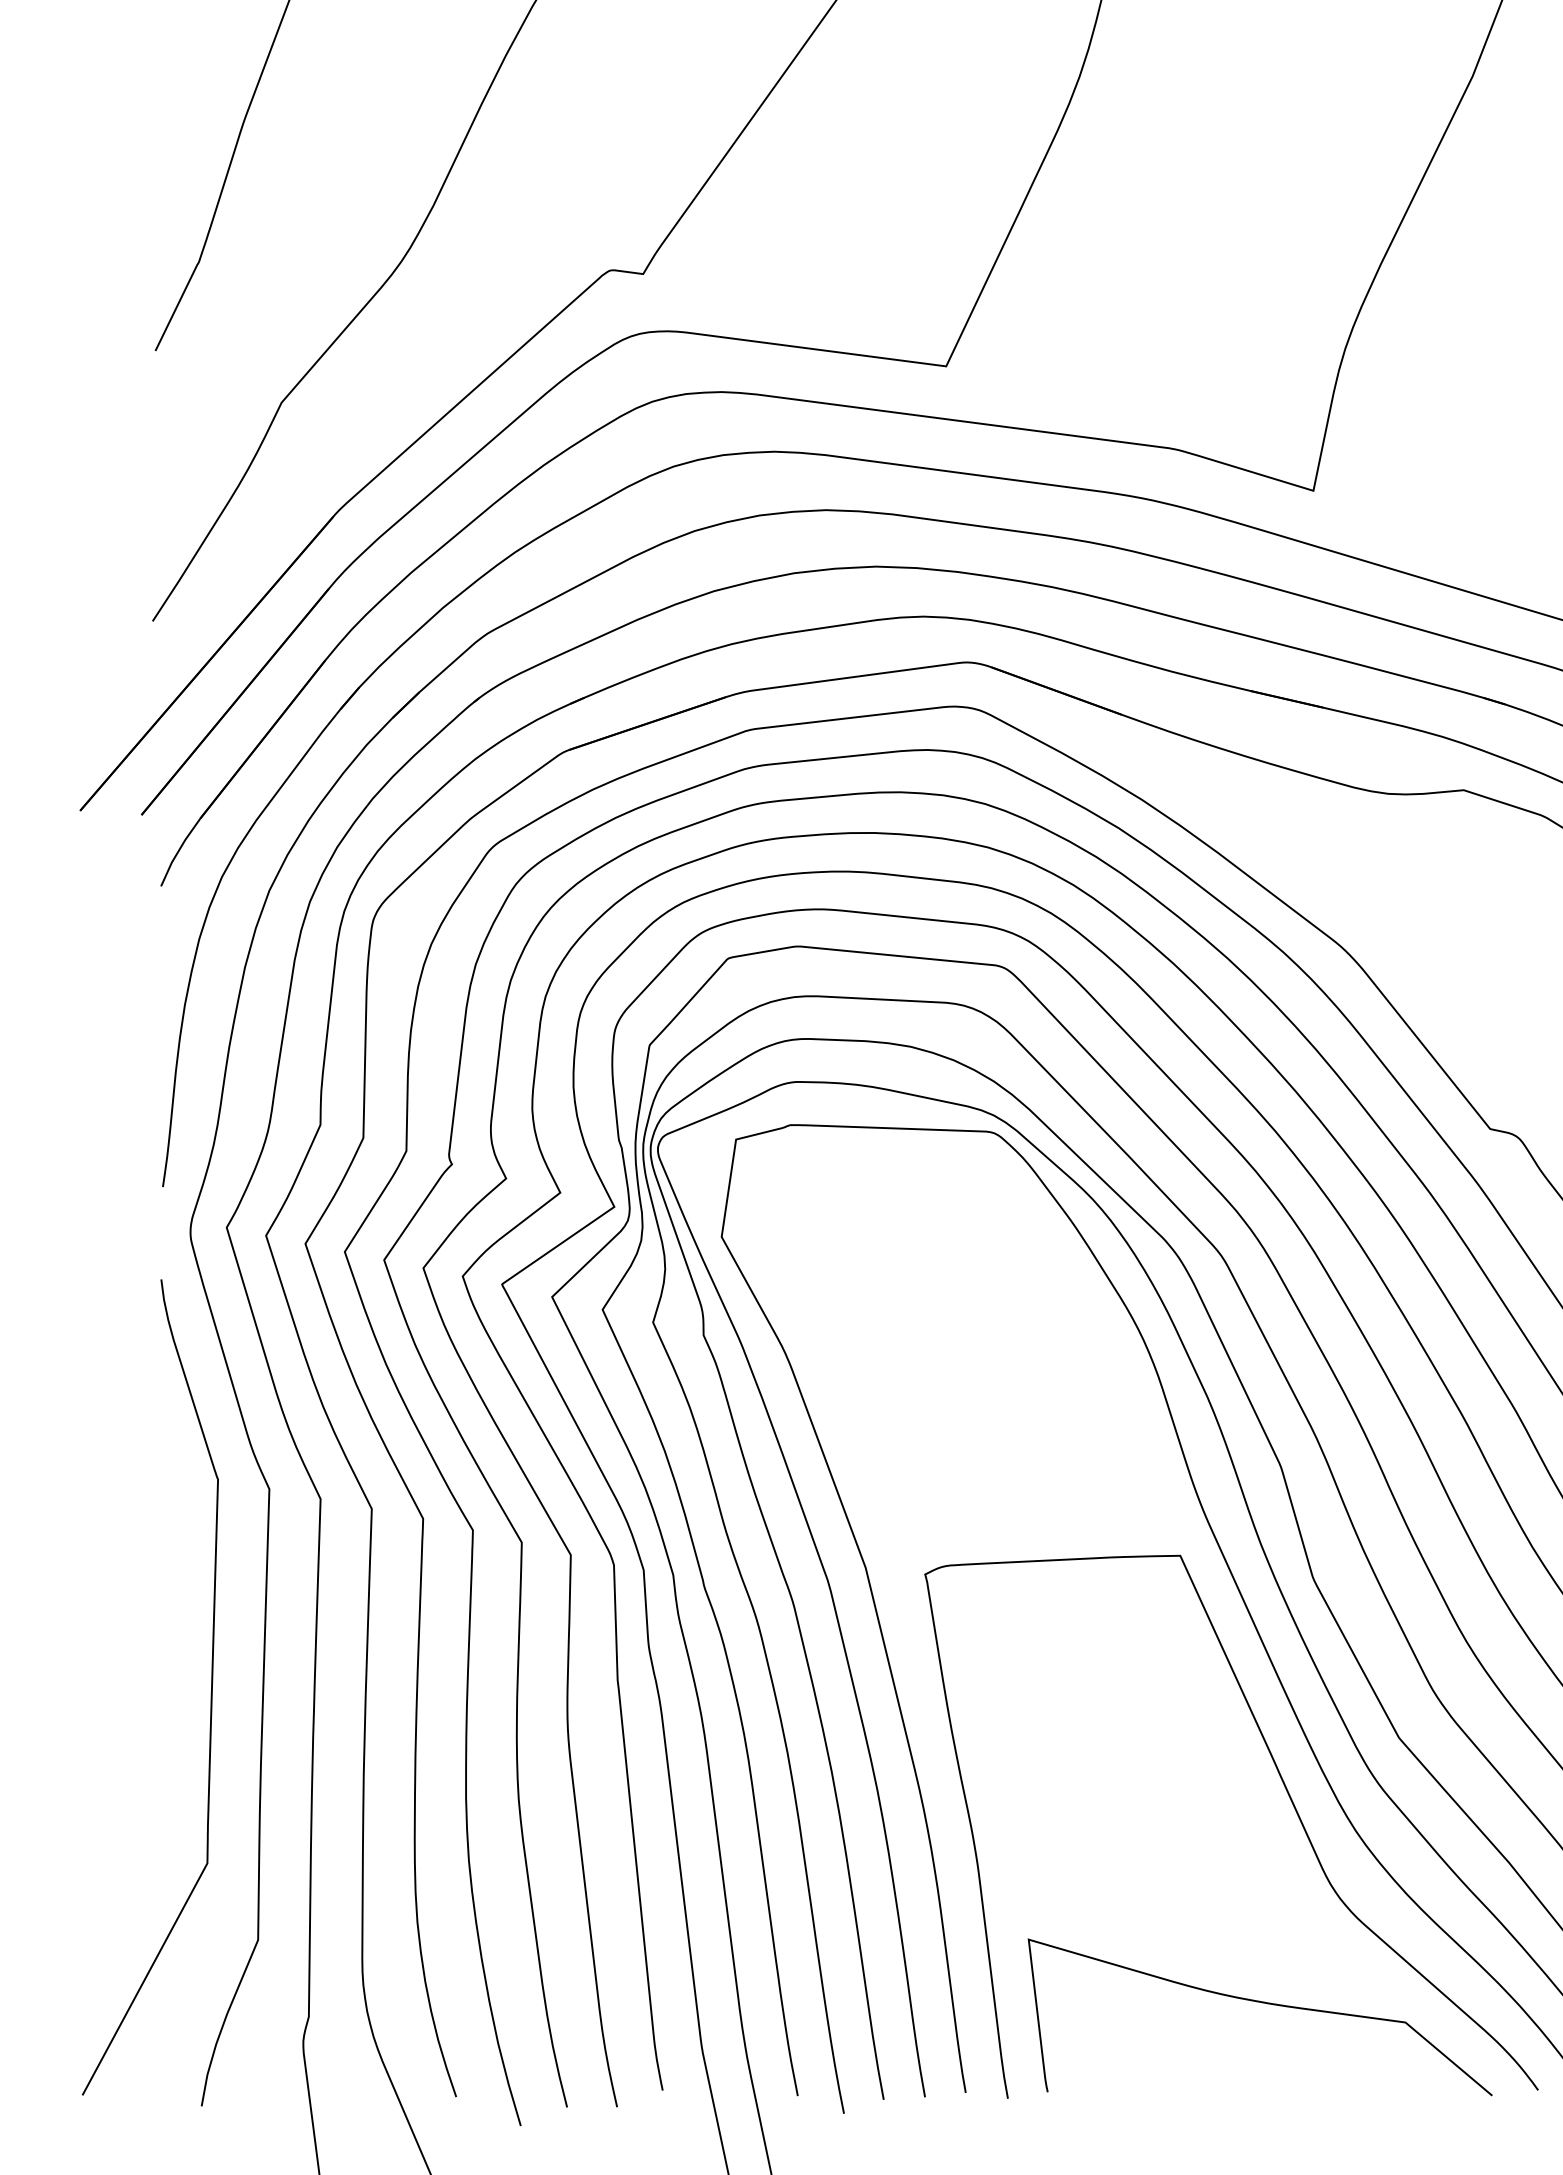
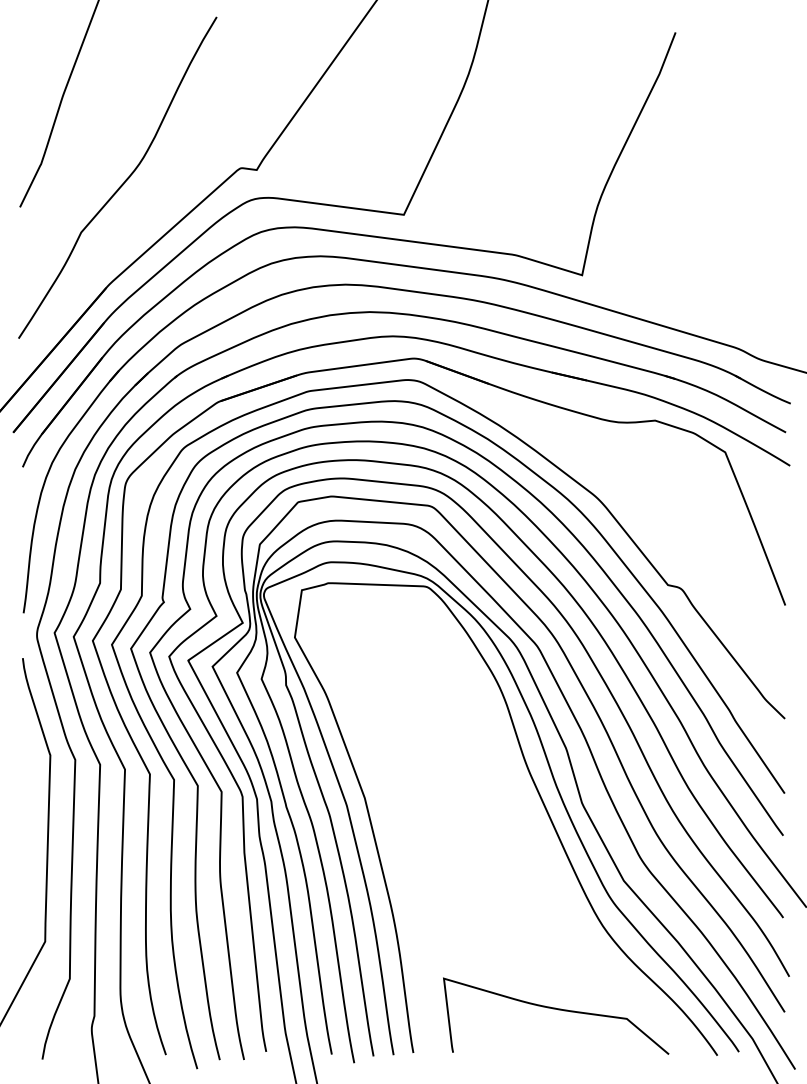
curve: (1287, 1797) -> (569, 909), removed

